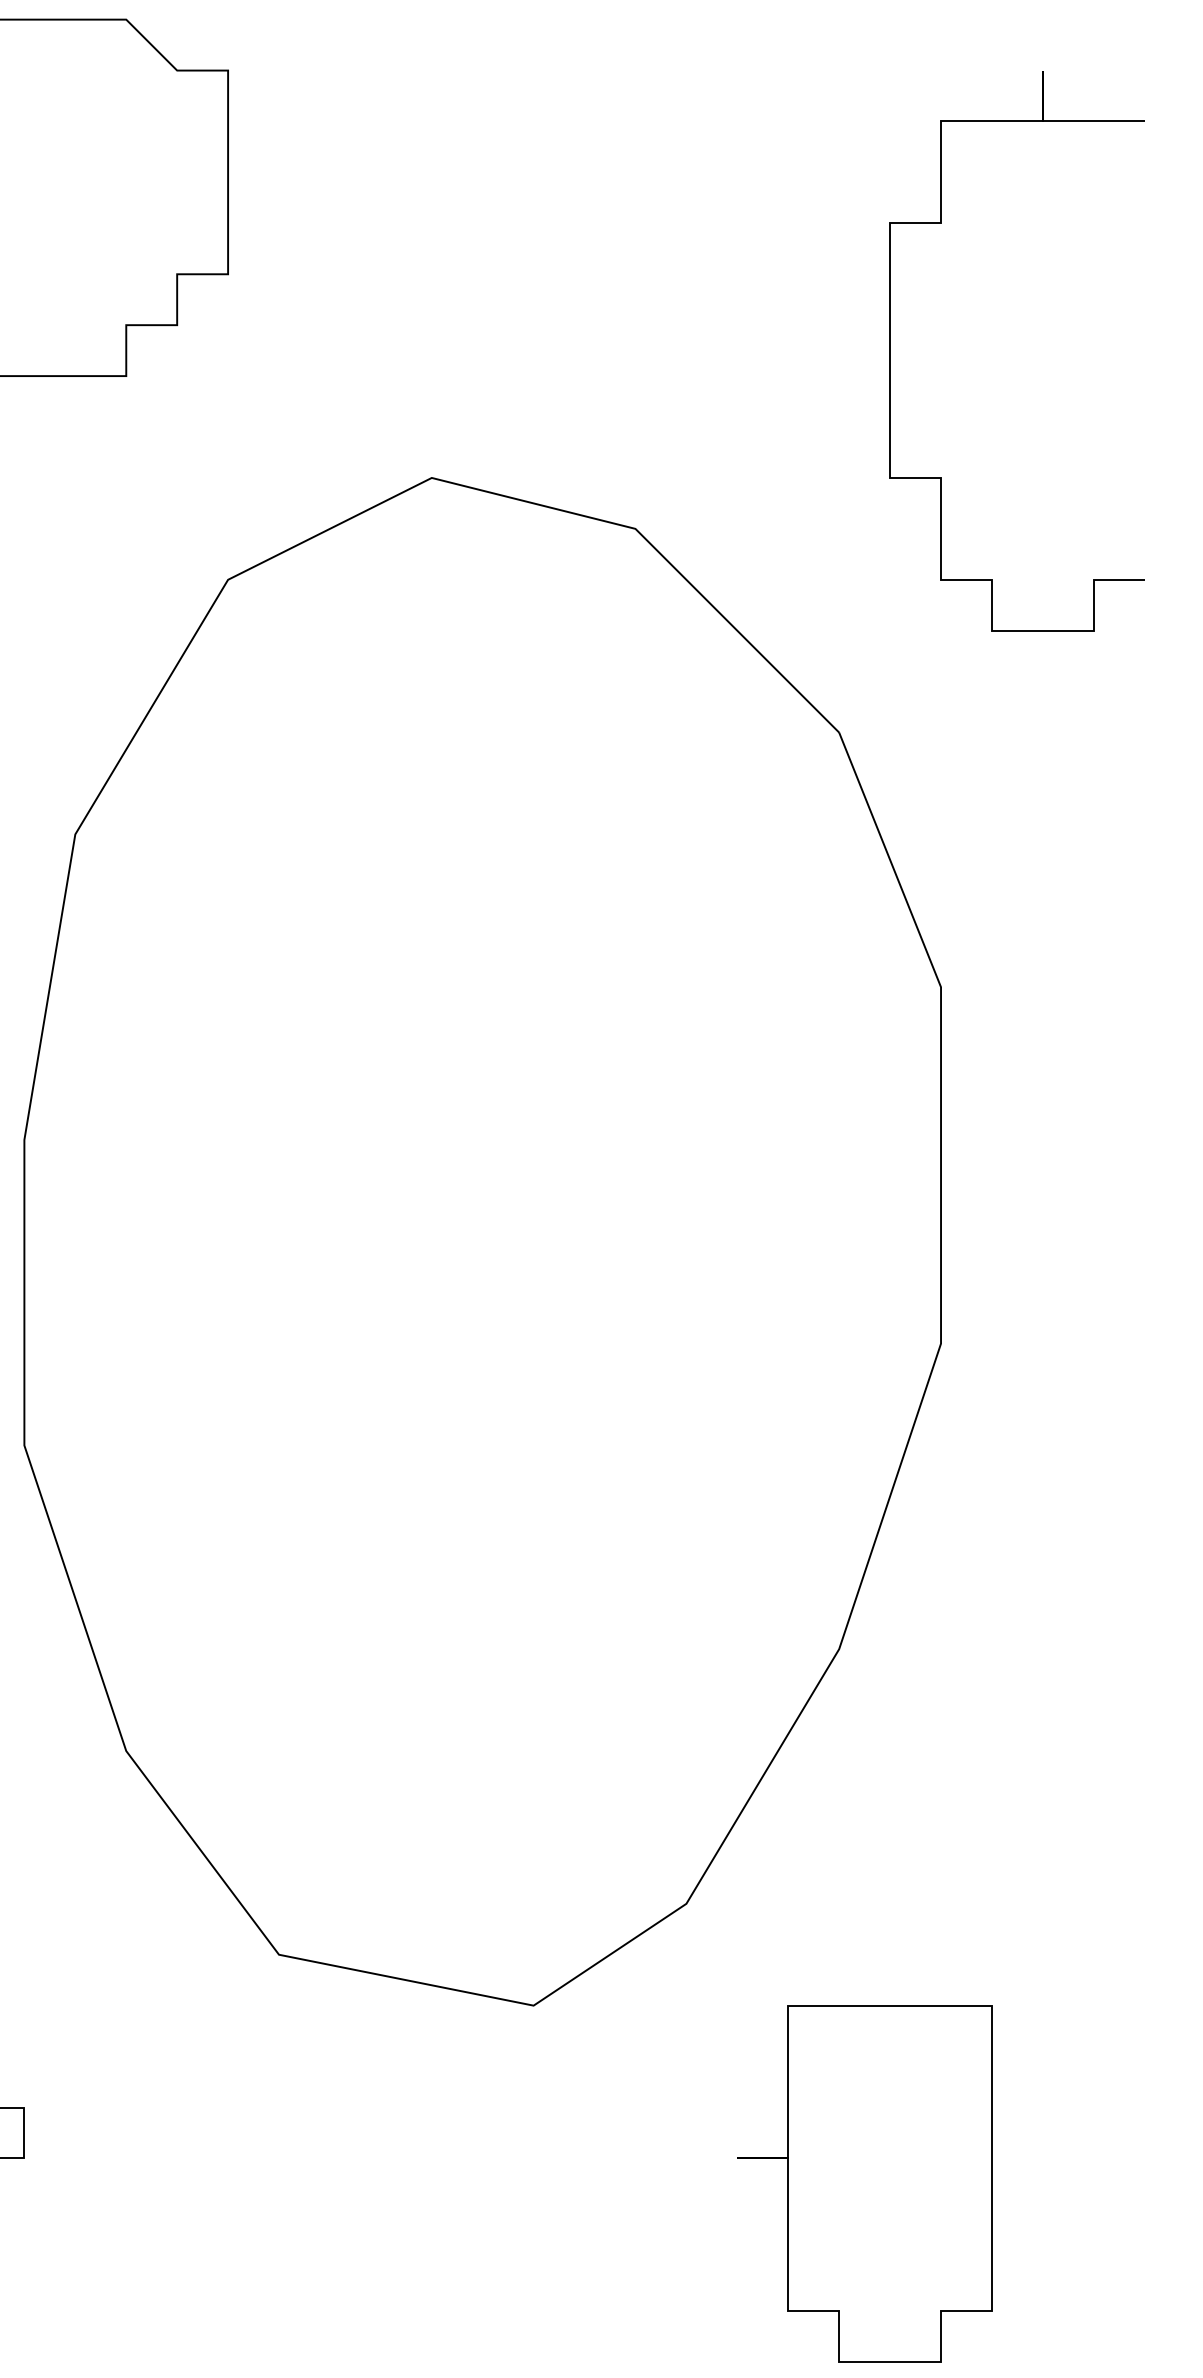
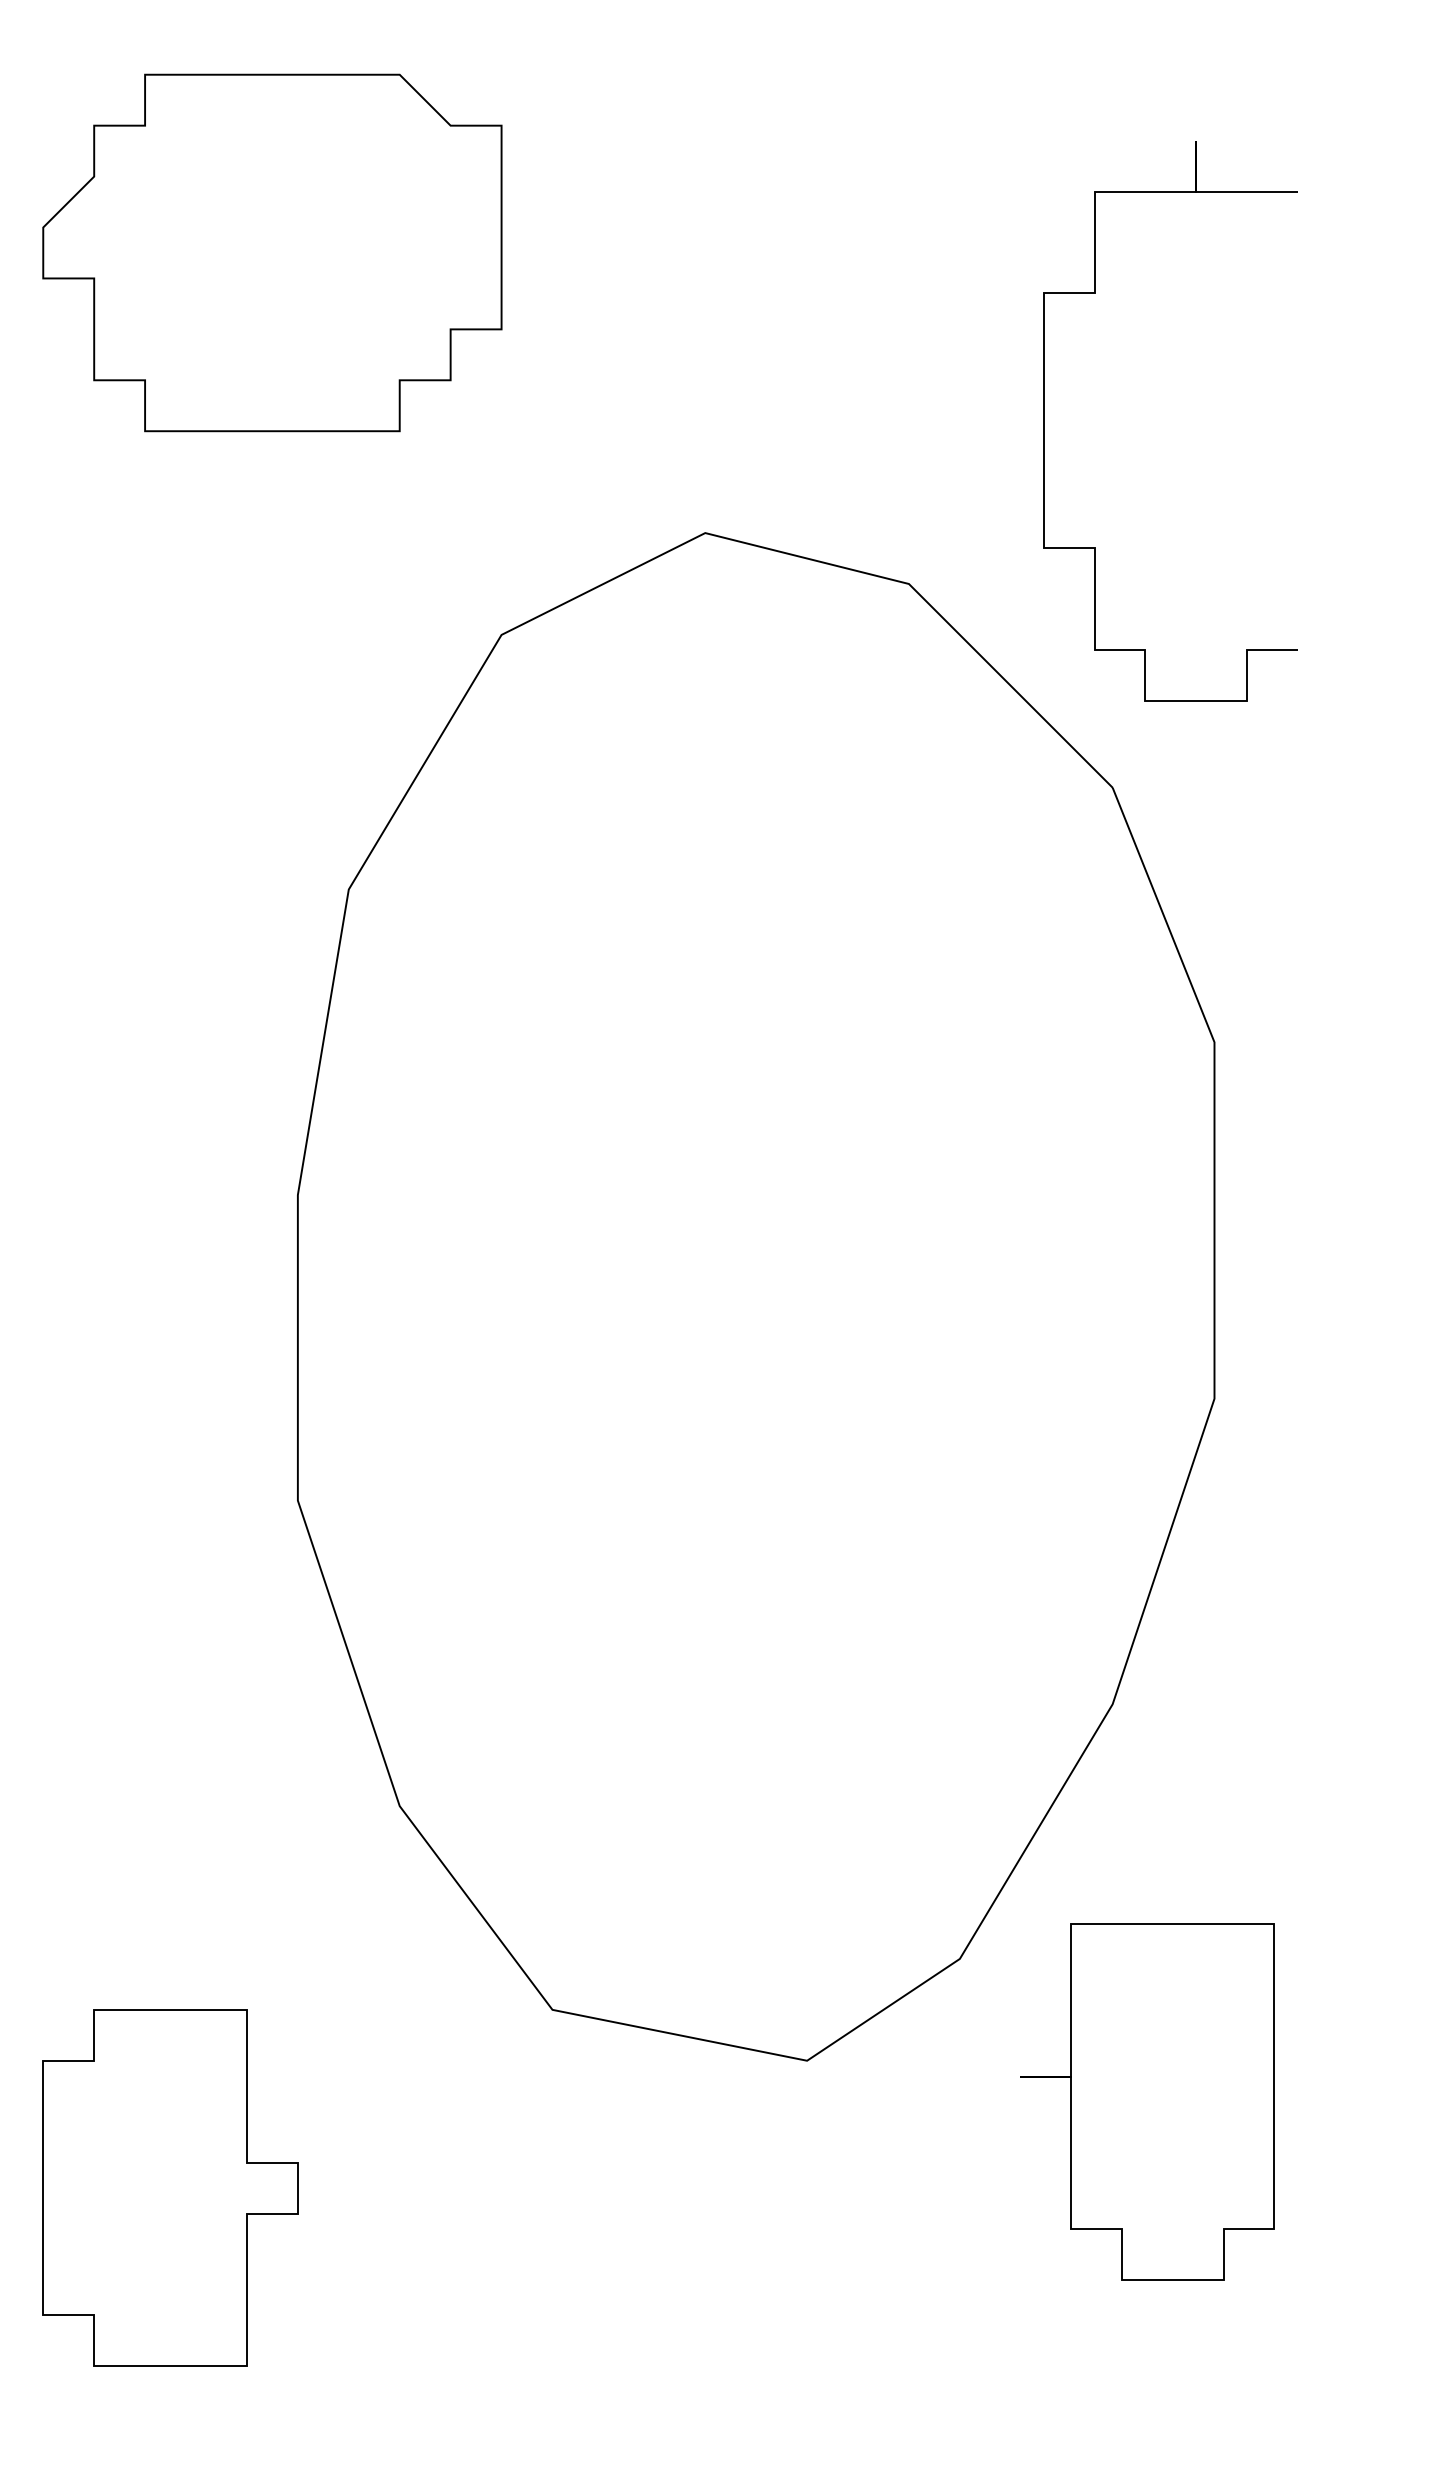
part: (891, 351) -> (1044, 421), moved
part: (865, 2183) -> (1147, 2101), moved

